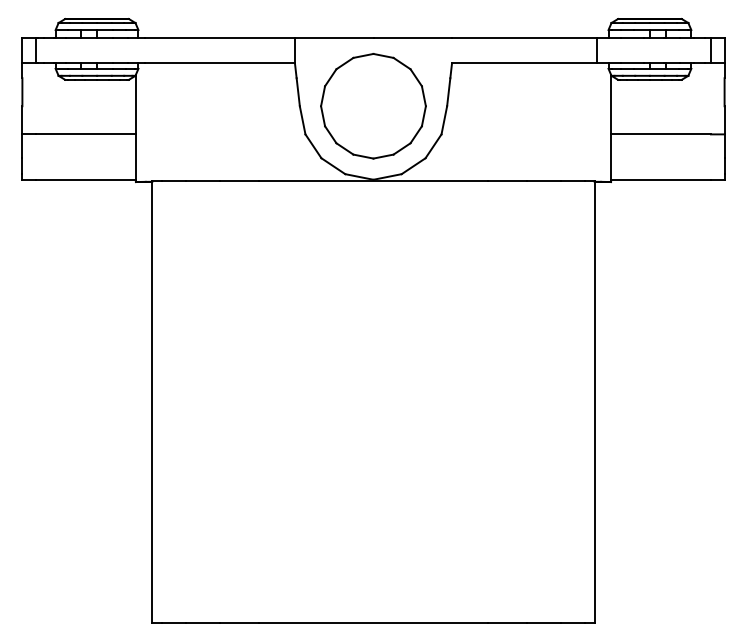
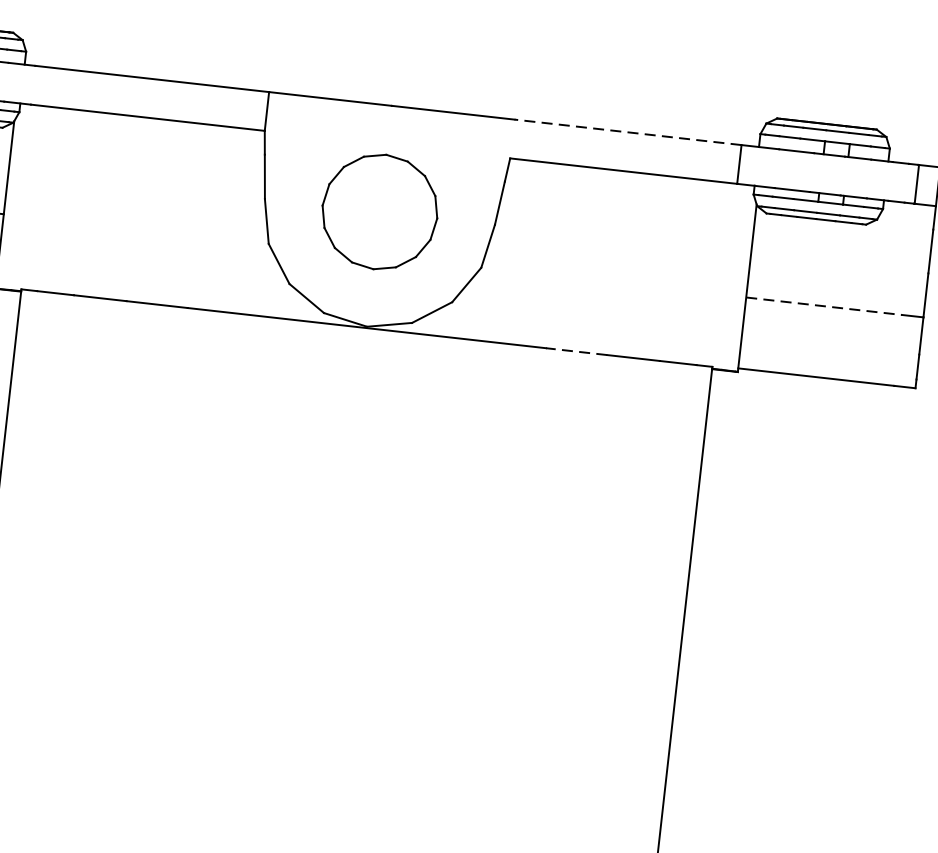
line: (524, 38) -> (627, 132), solid -> dashed
part: (373, 106) -> (379, 212), size x0.7
line: (661, 134) -> (824, 306), solid -> dashed
line: (507, 180) -> (576, 351), solid -> dashed

